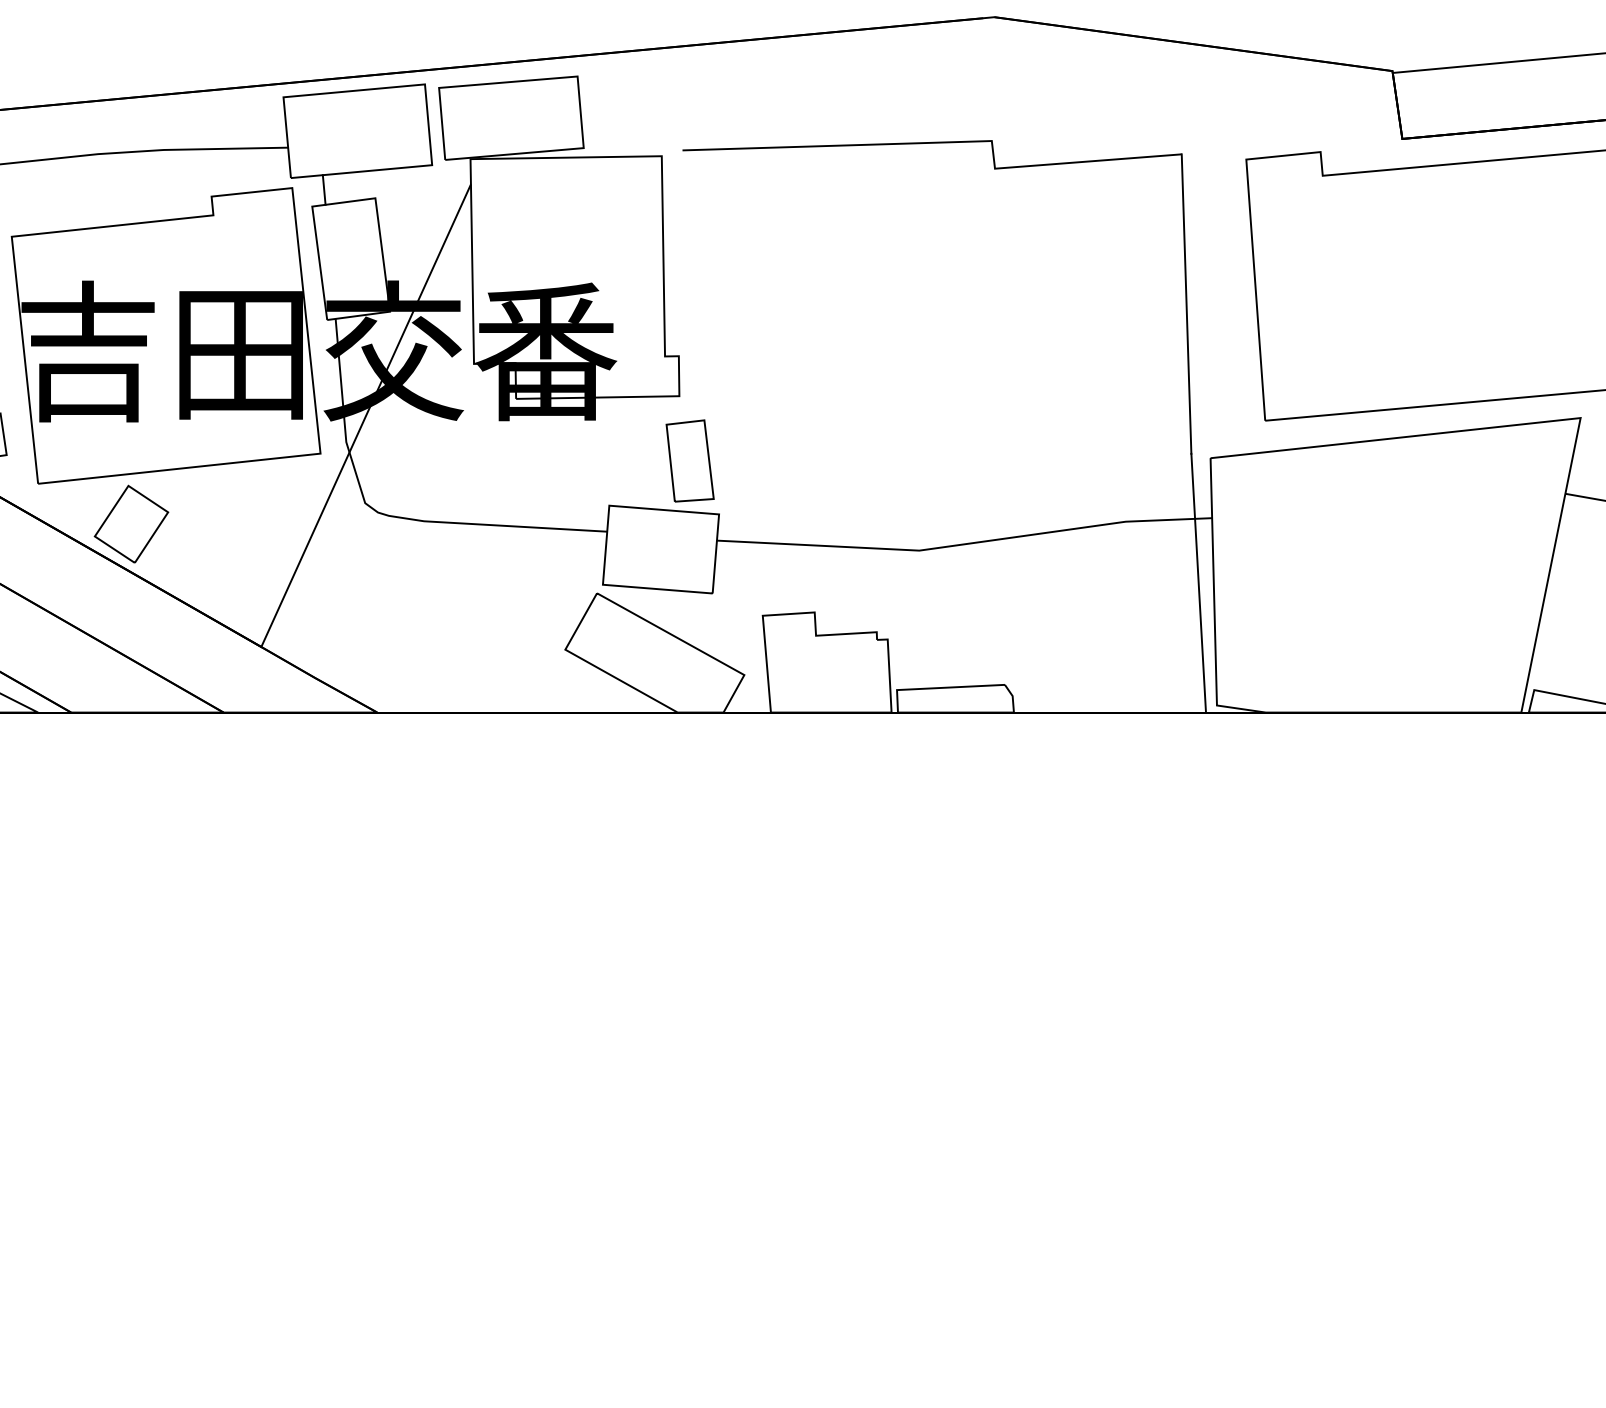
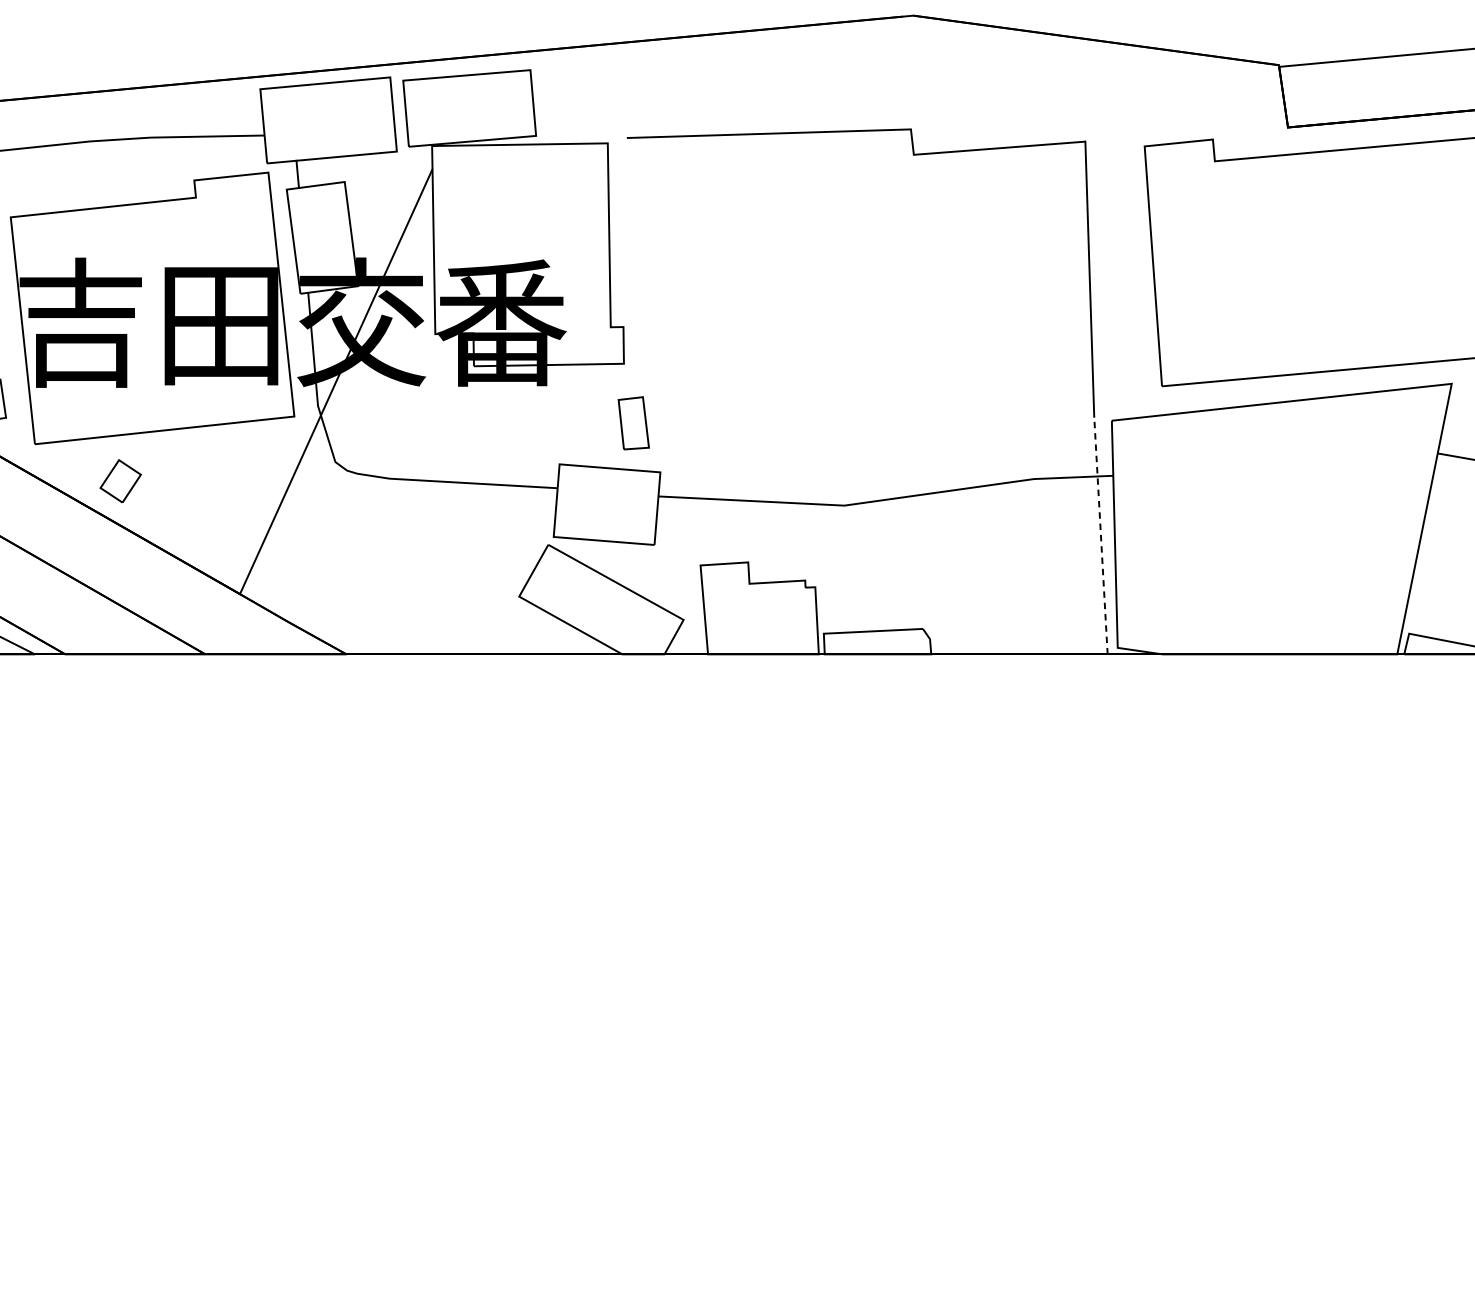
part: (689, 460) -> (633, 422), size x0.7
part: (131, 523) -> (120, 480), size x0.6
line: (1198, 583) -> (1100, 535), solid -> dashed

